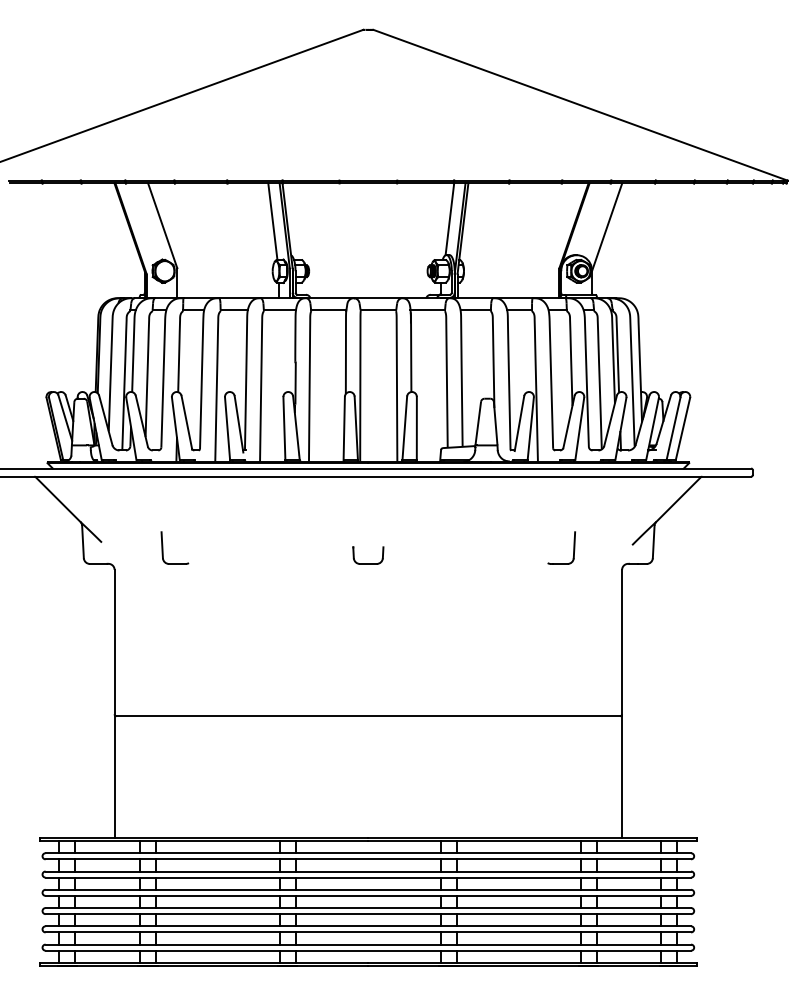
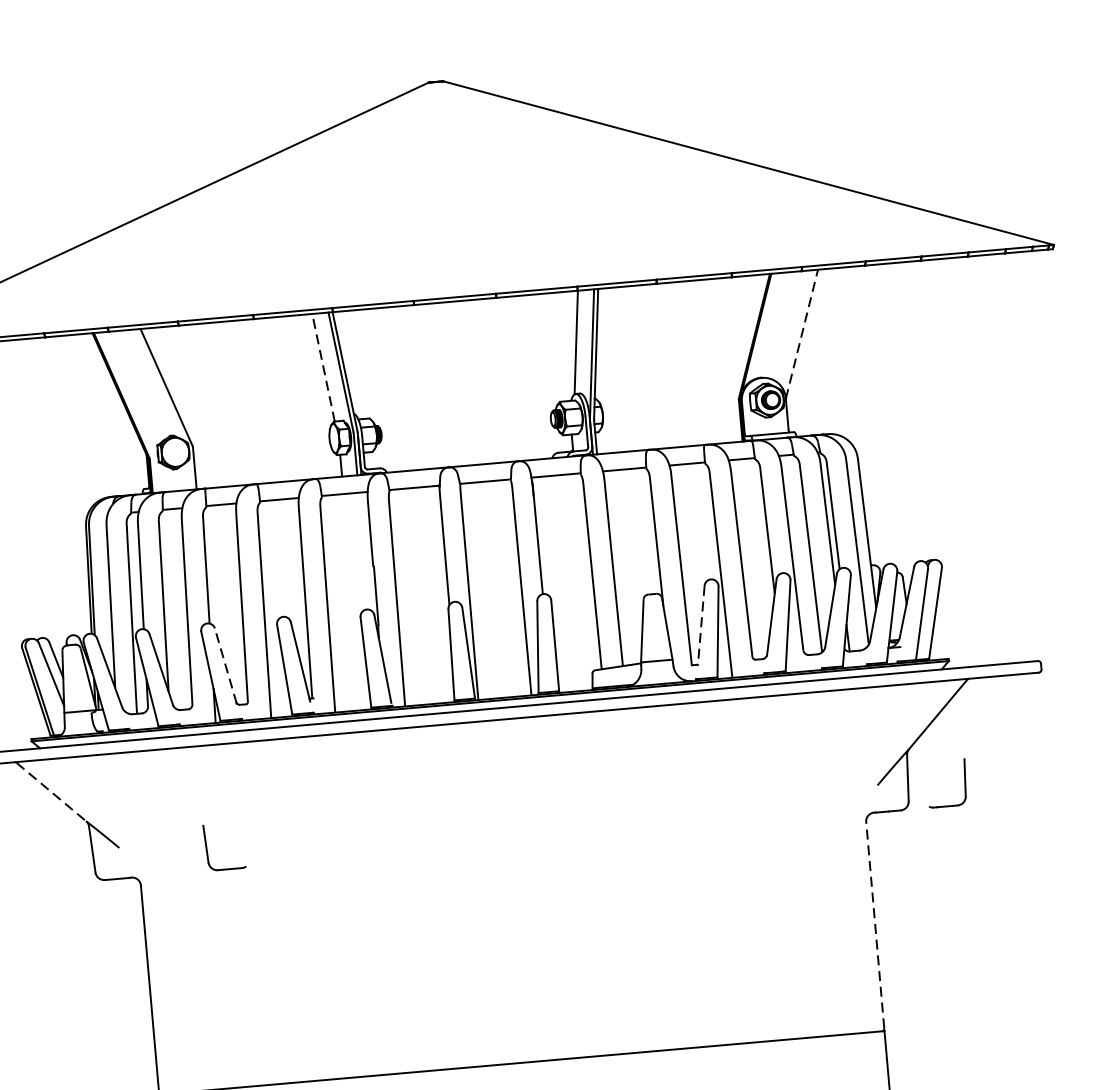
line: (272, 221) -> (323, 367), solid -> dashed
line: (607, 226) -> (802, 333), solid -> dashed
line: (186, 422) -> (225, 665), solid -> dashed
line: (519, 423) -> (701, 625), solid -> dashed
line: (58, 499) -> (51, 791), solid -> dashed
part: (573, 547) -> (964, 781), moved
part: (368, 563) -> (502, 844), removed
line: (622, 641) -> (875, 924), solid -> dashed

